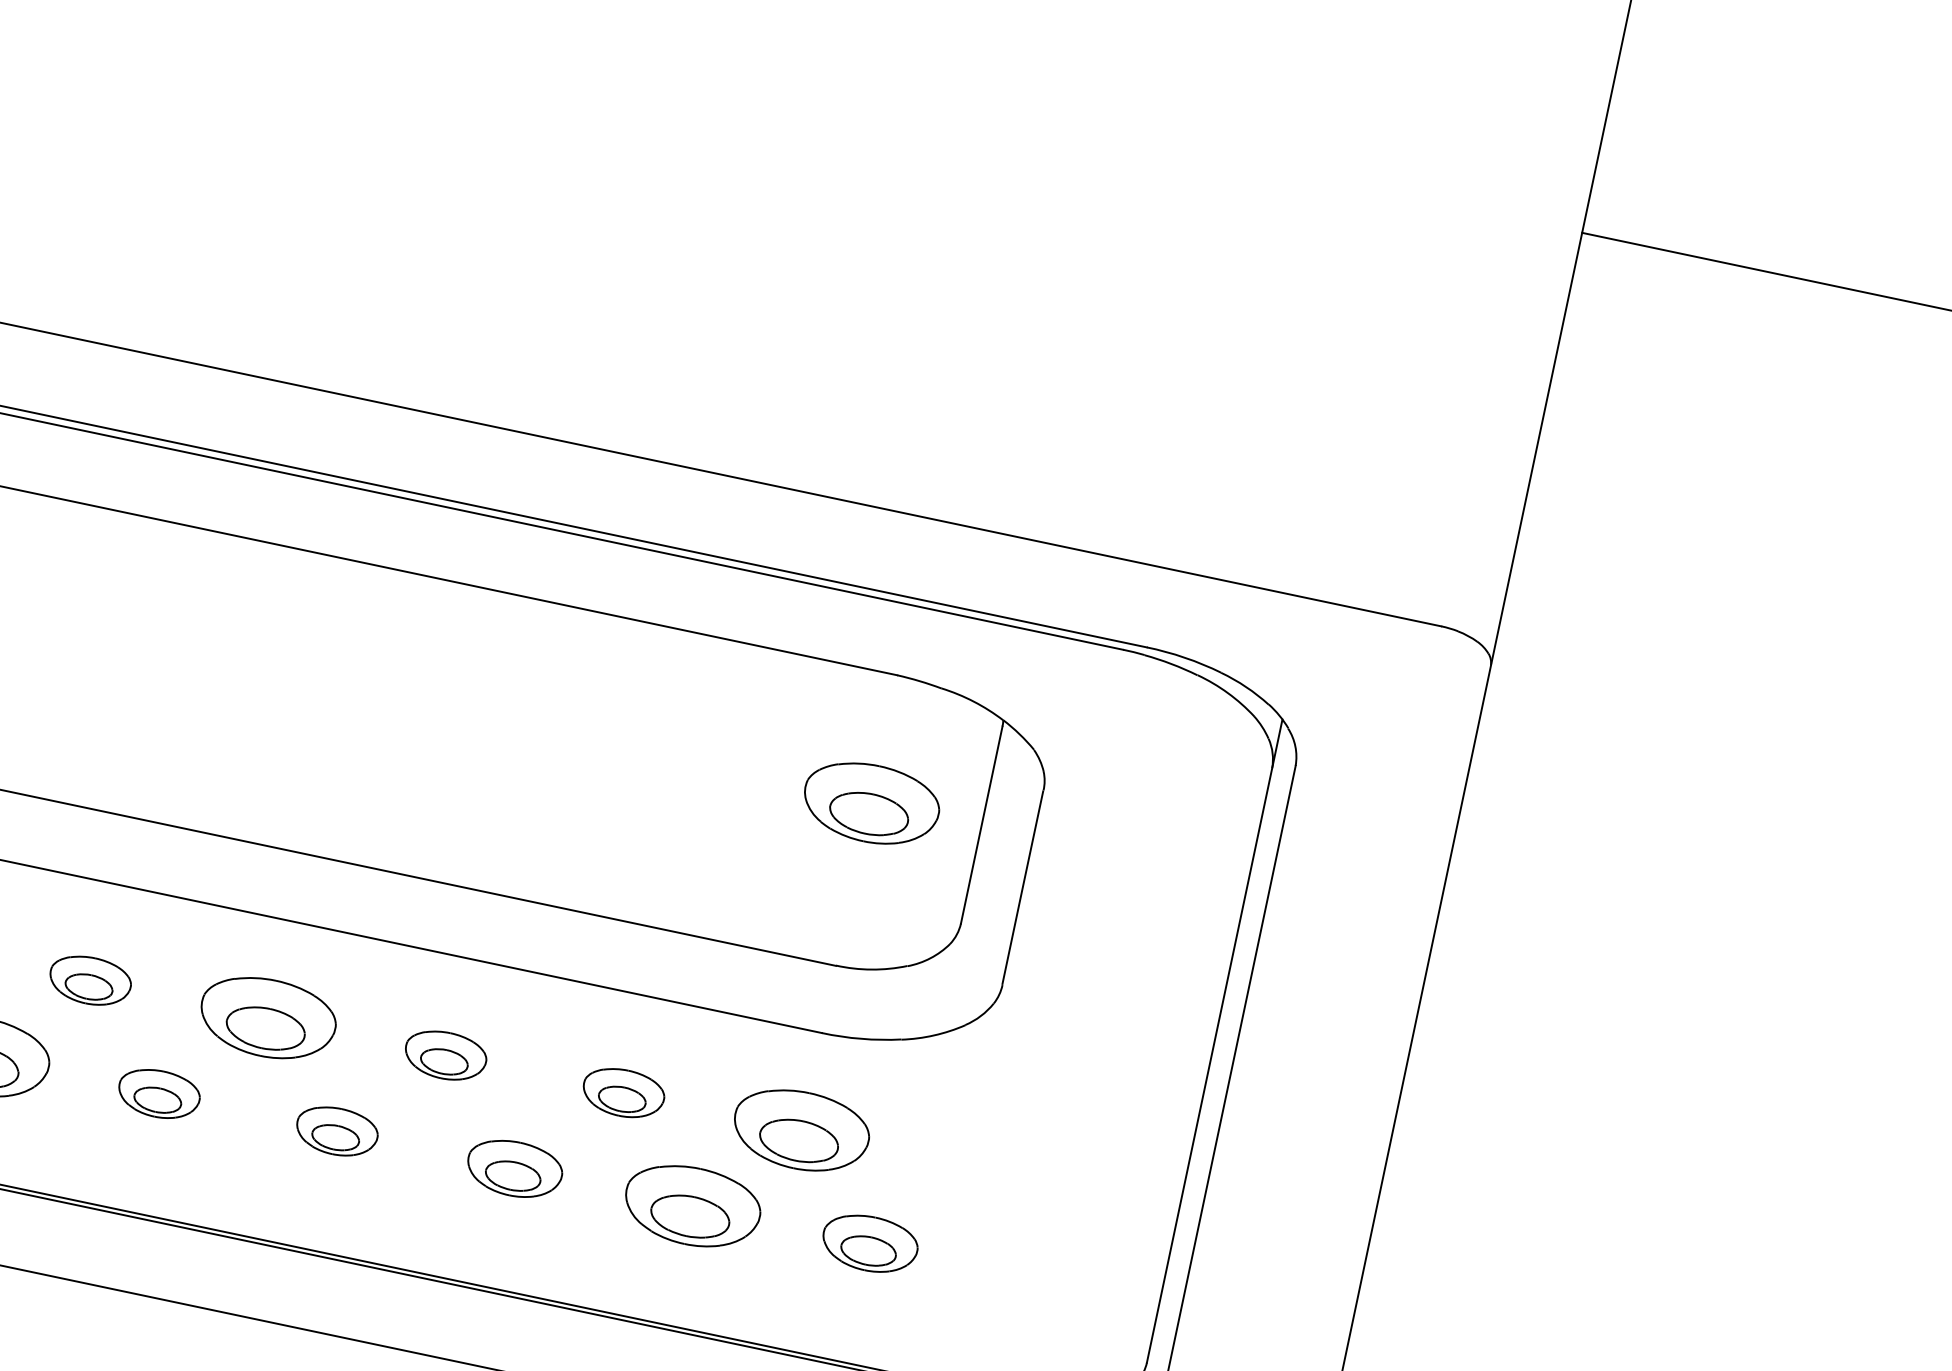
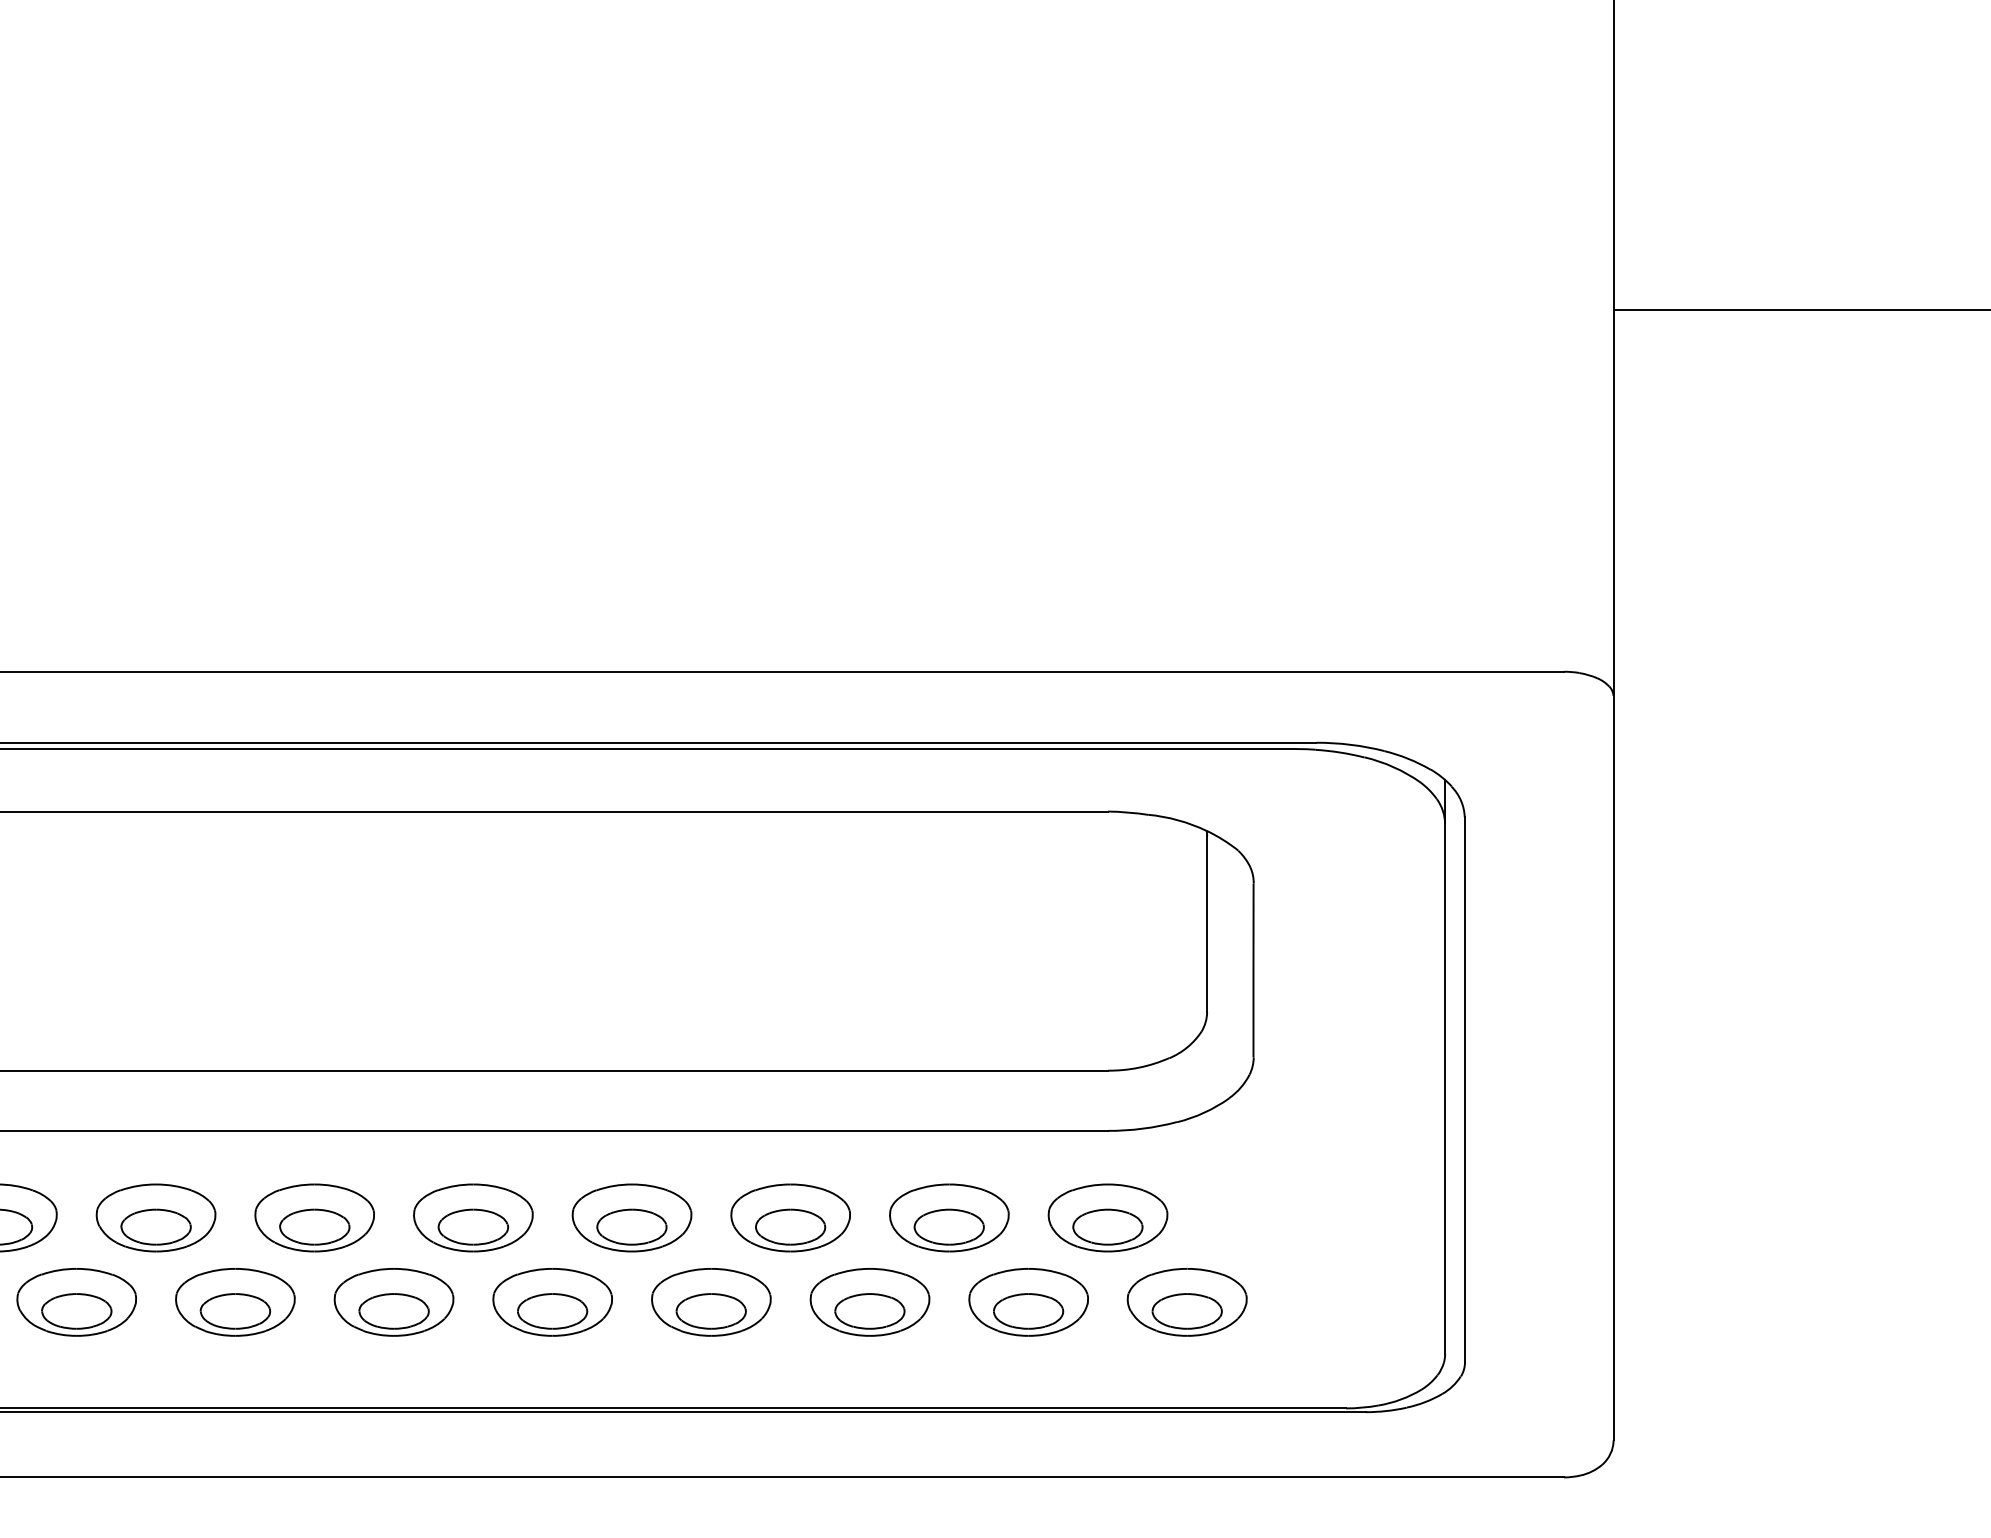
part: (870, 803) -> (1108, 925), removed
part: (90, 980) -> (473, 1217), size x1.67
part: (445, 1055) -> (790, 1217), size x1.67
part: (623, 1092) -> (949, 1217), size x1.67
part: (159, 1094) -> (552, 1302), size x1.67
part: (337, 1131) -> (711, 1302), size x1.67
part: (514, 1169) -> (869, 1302), size x1.43
part: (869, 1243) -> (1186, 1302), size x1.43

